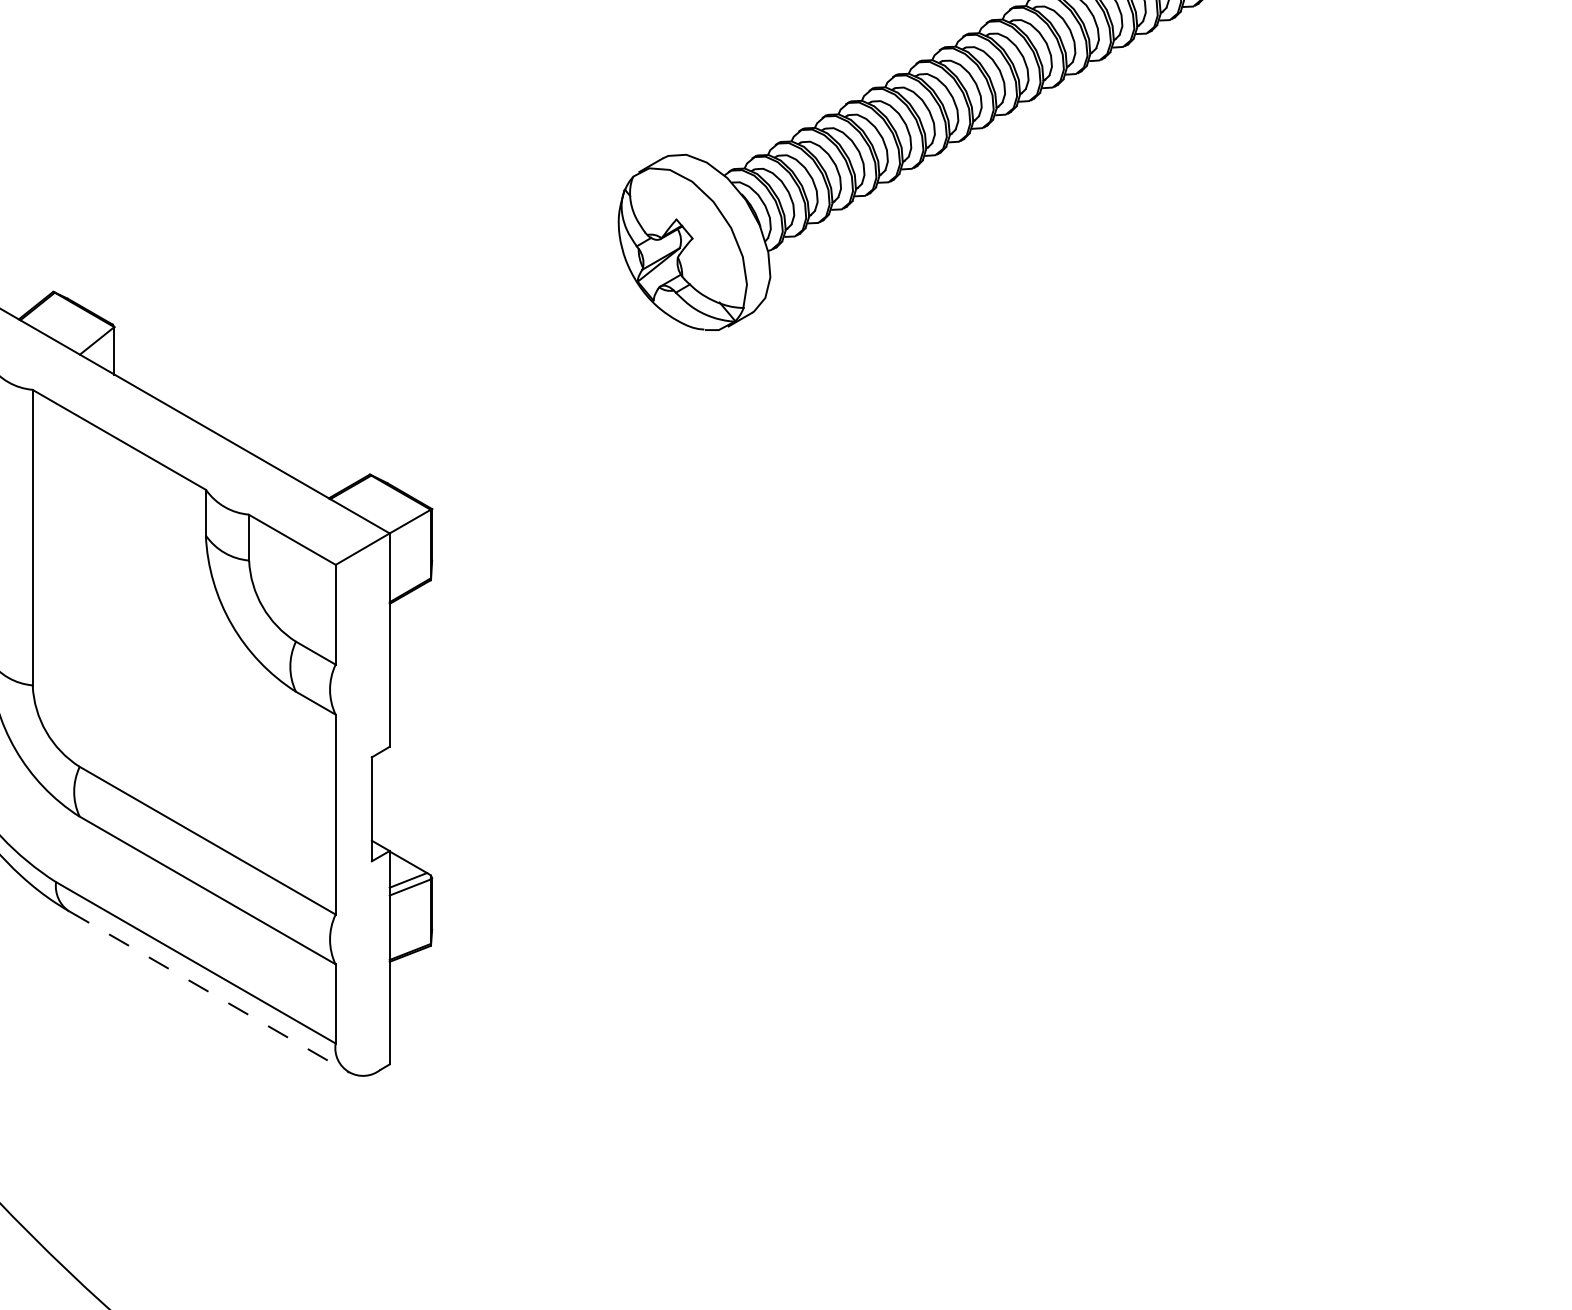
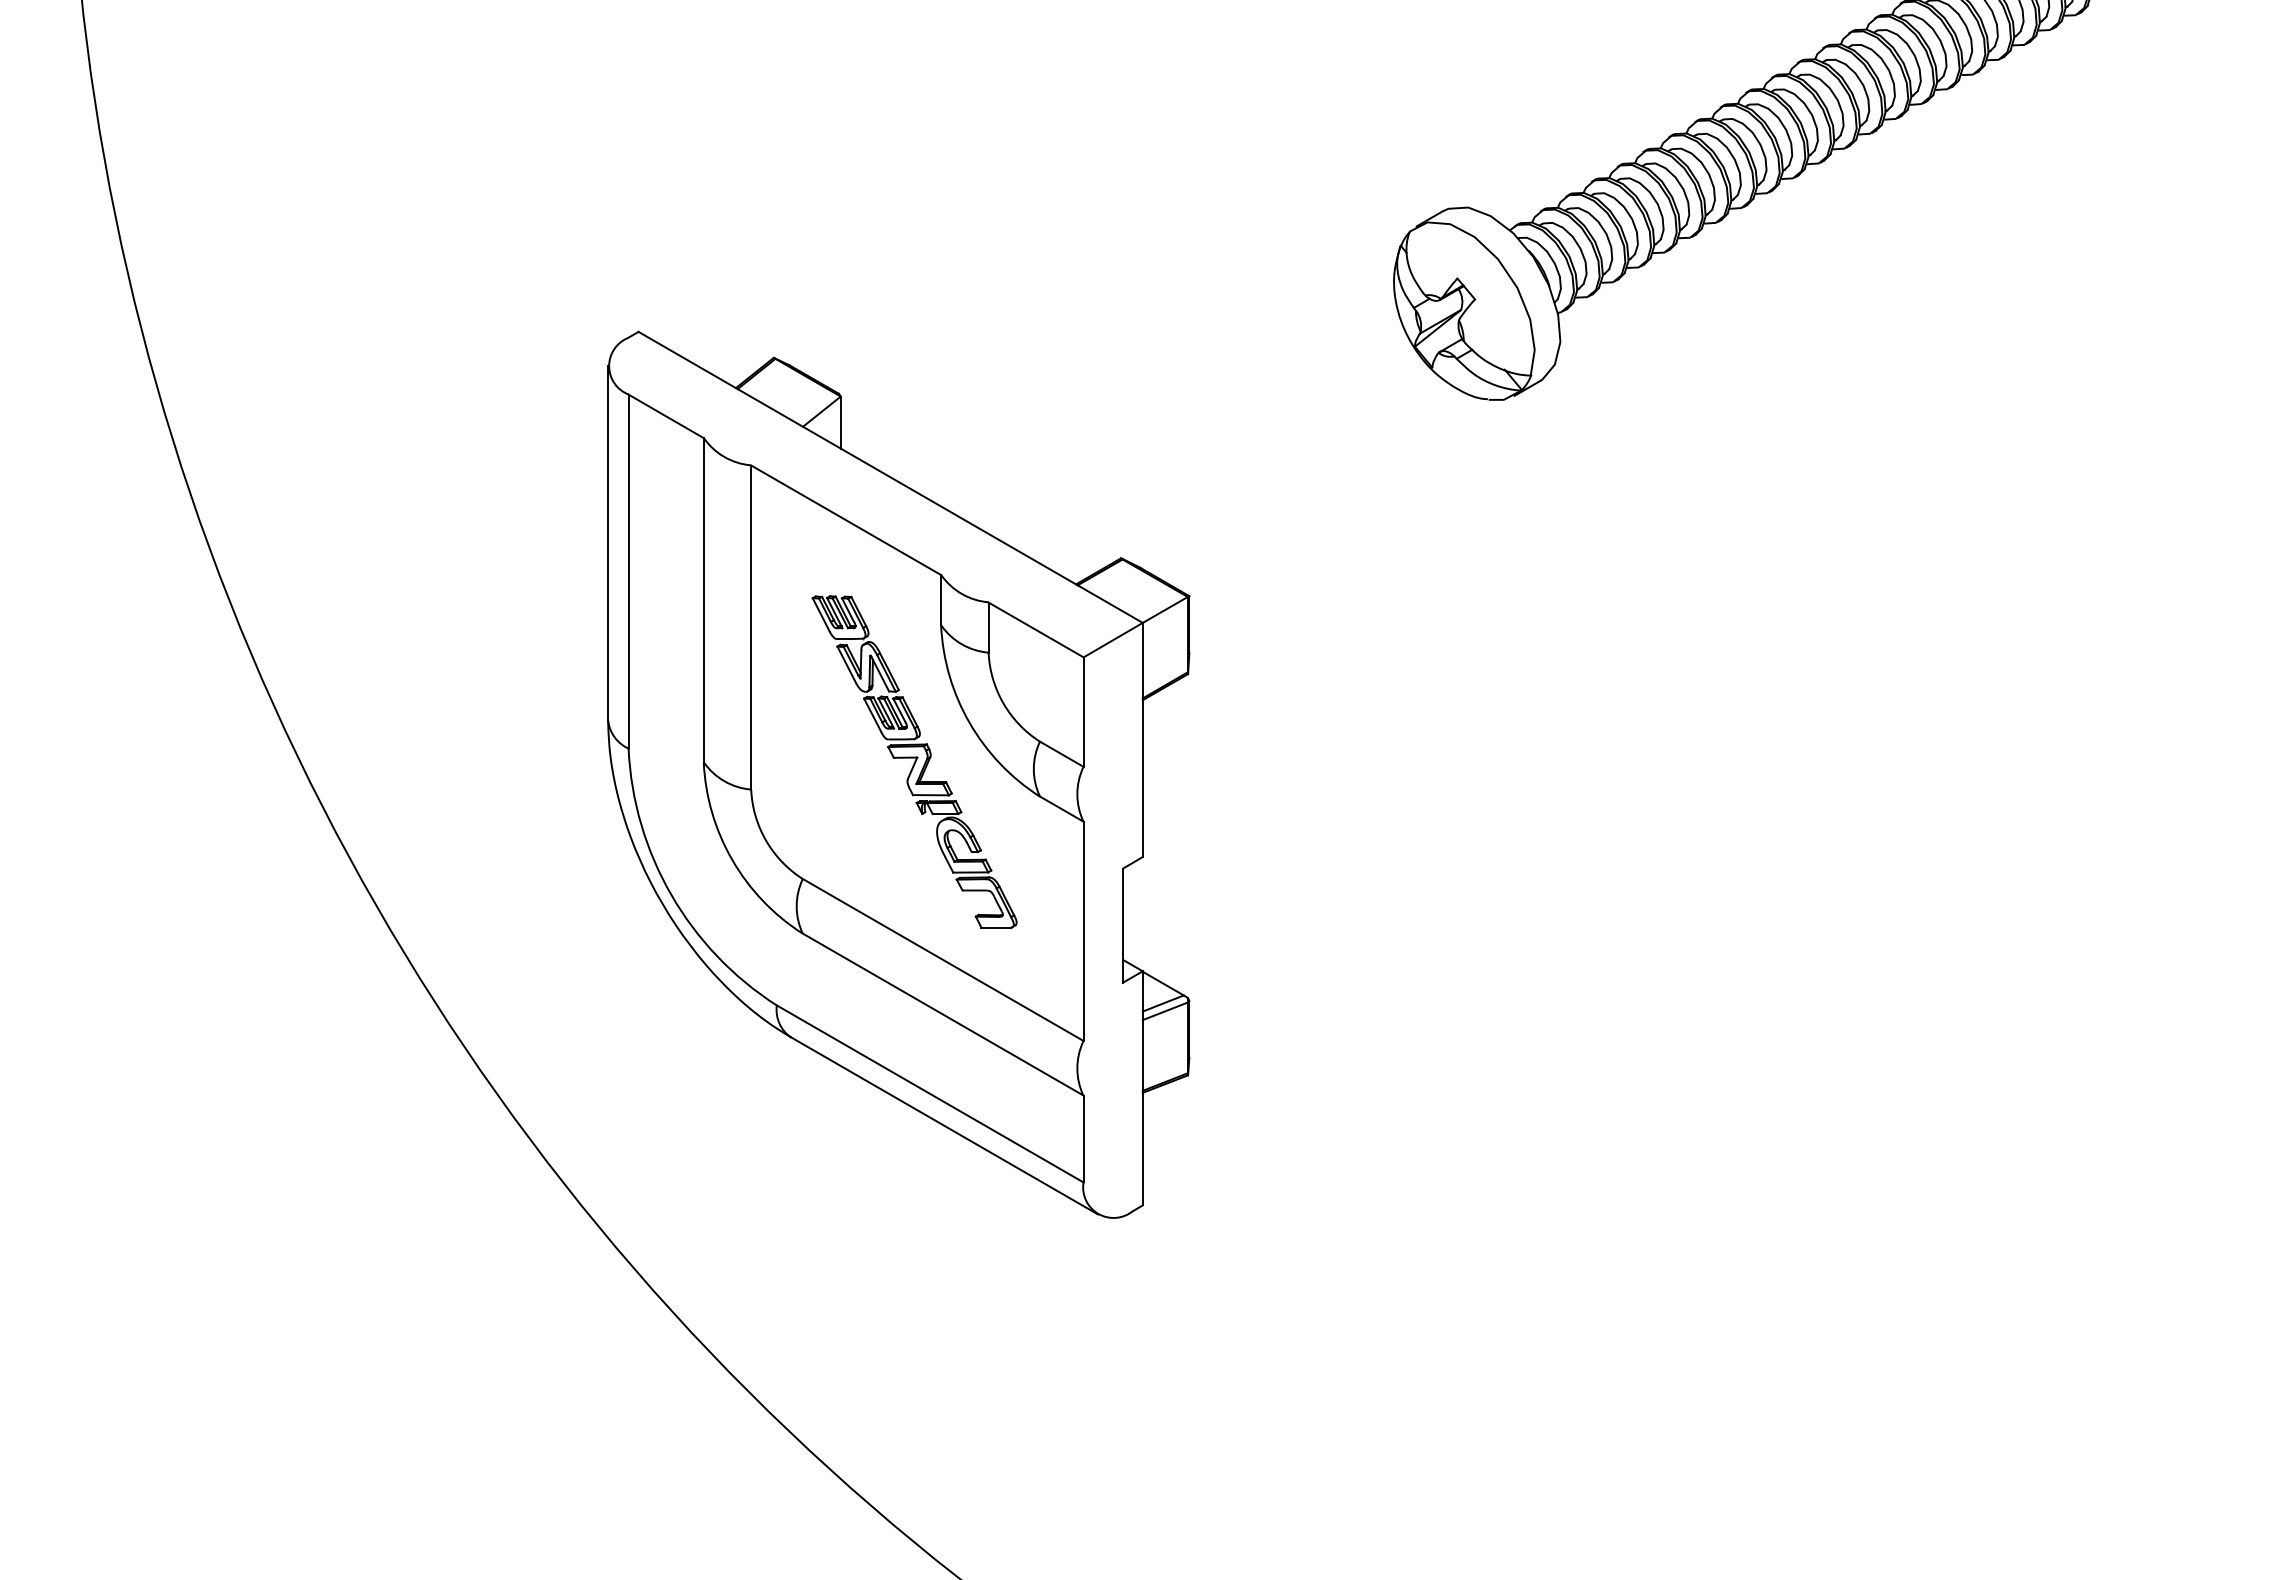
part: (181, 659) -> (914, 761), added
line: (209, 992) -> (945, 1126), dashed -> solid

